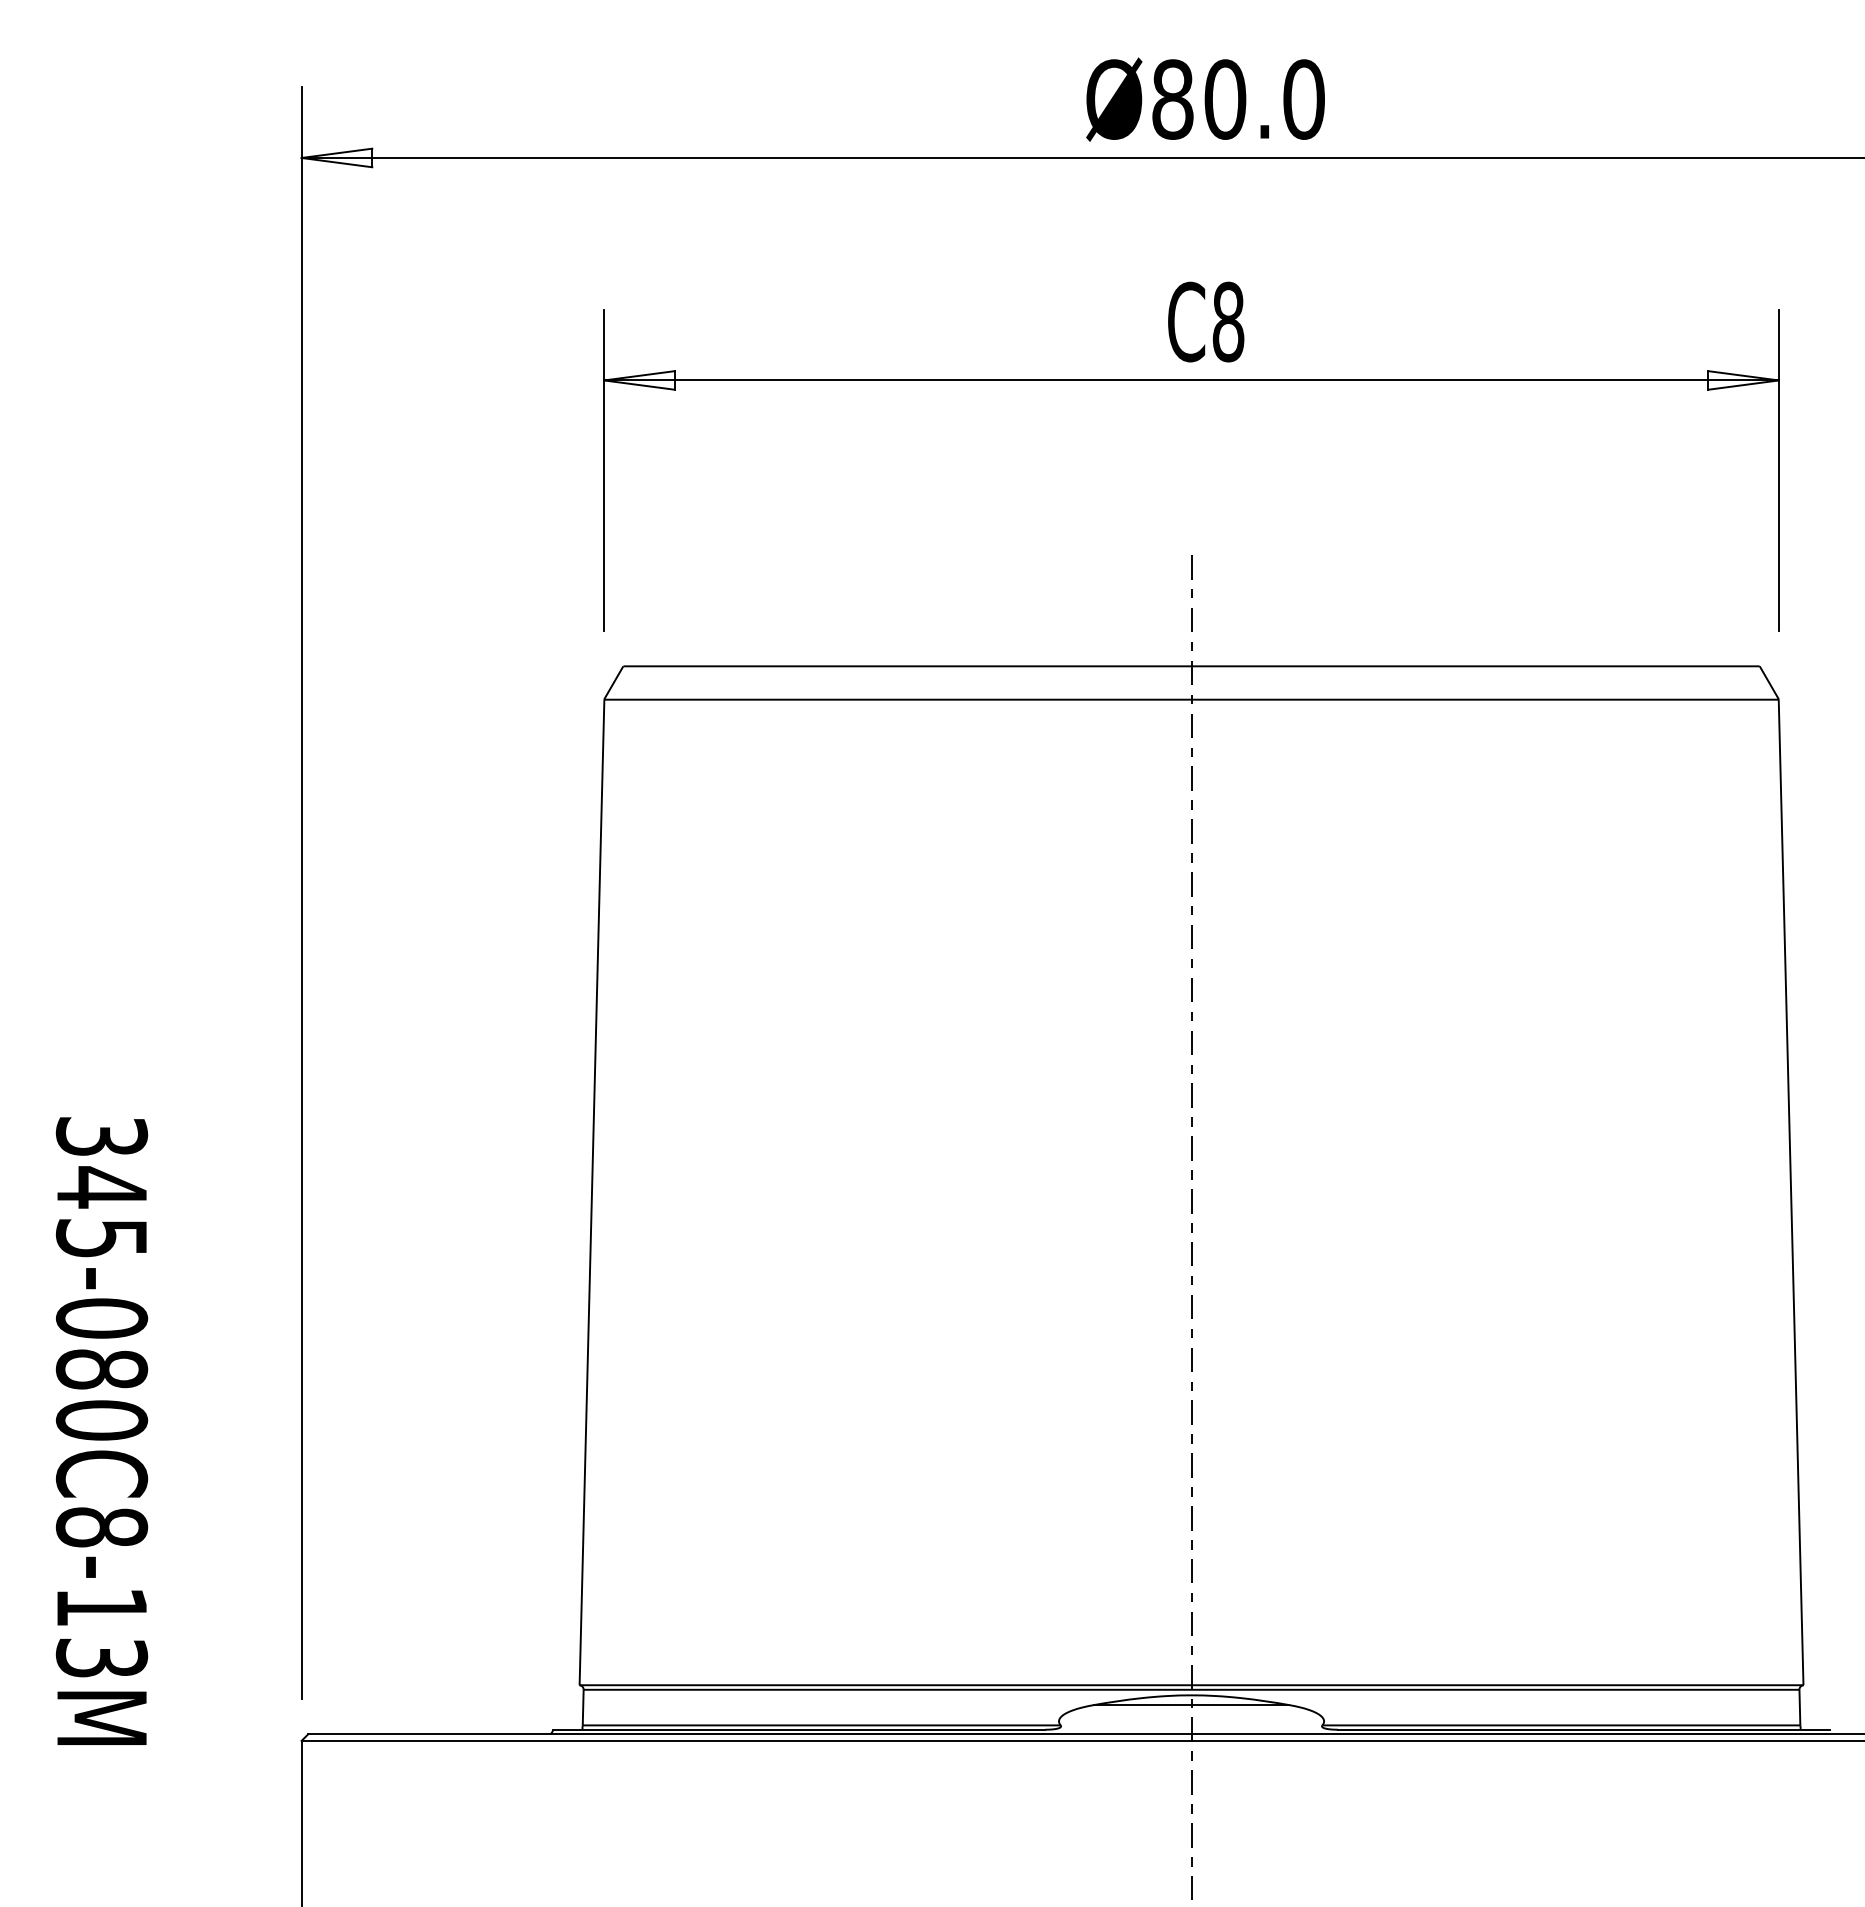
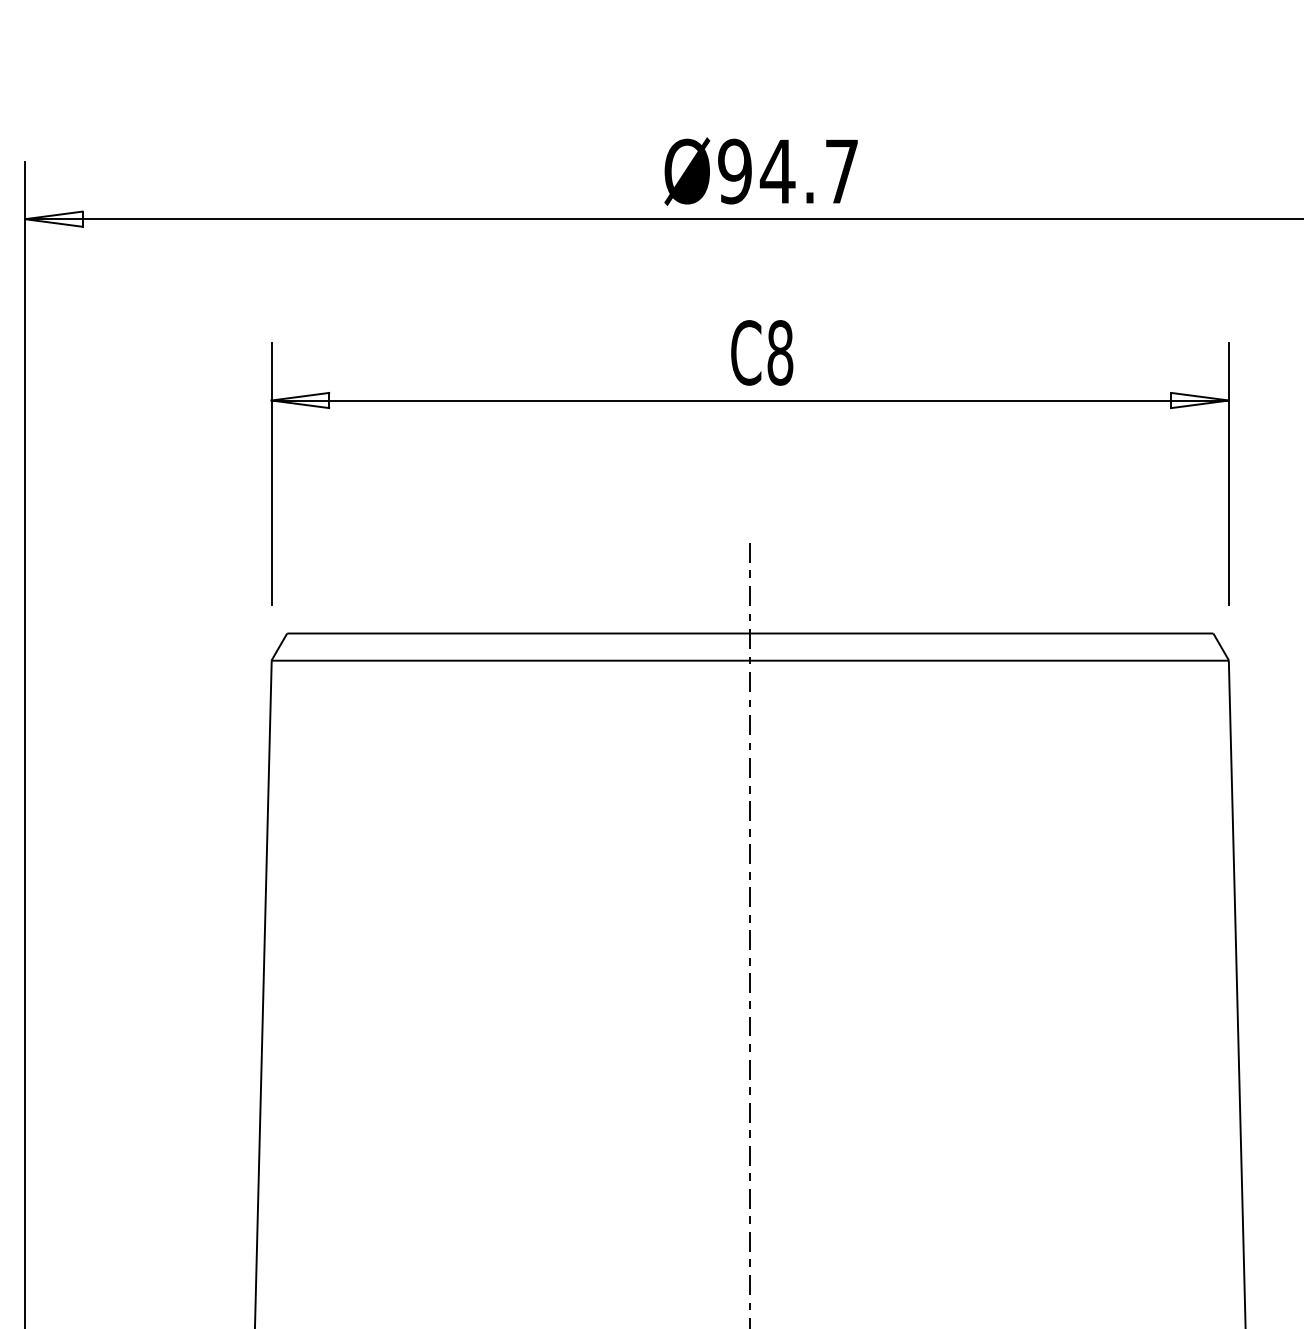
text: (1238, 99) -> (788, 171), Ø80.0 -> Ø94.7

